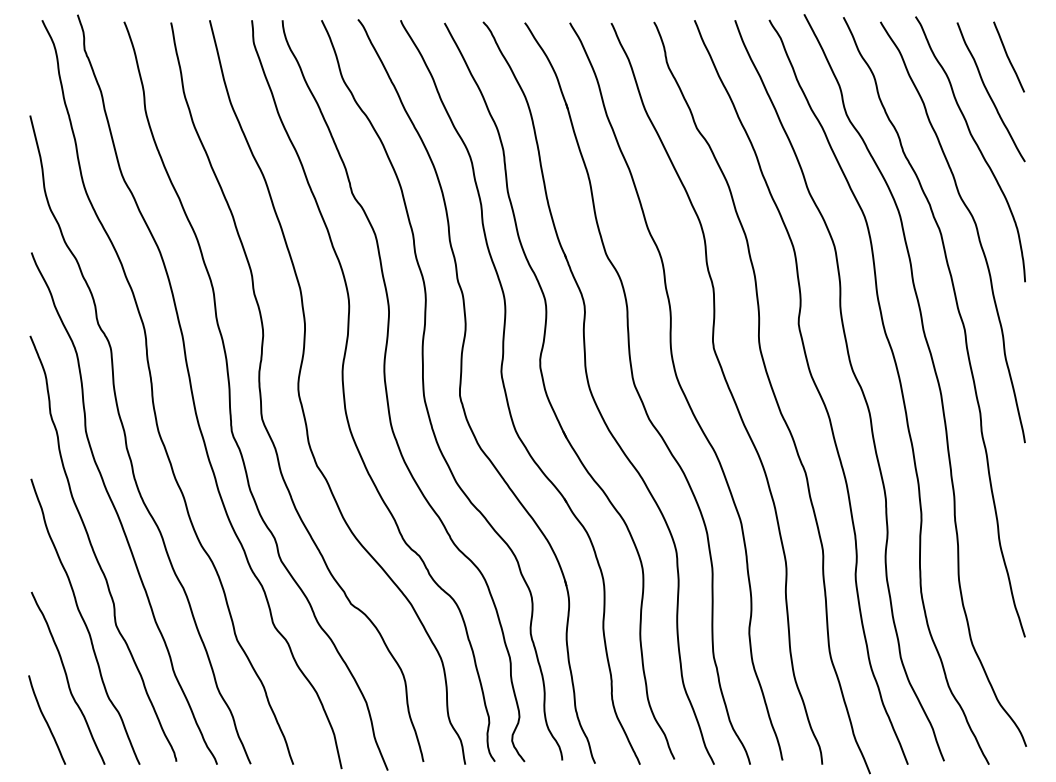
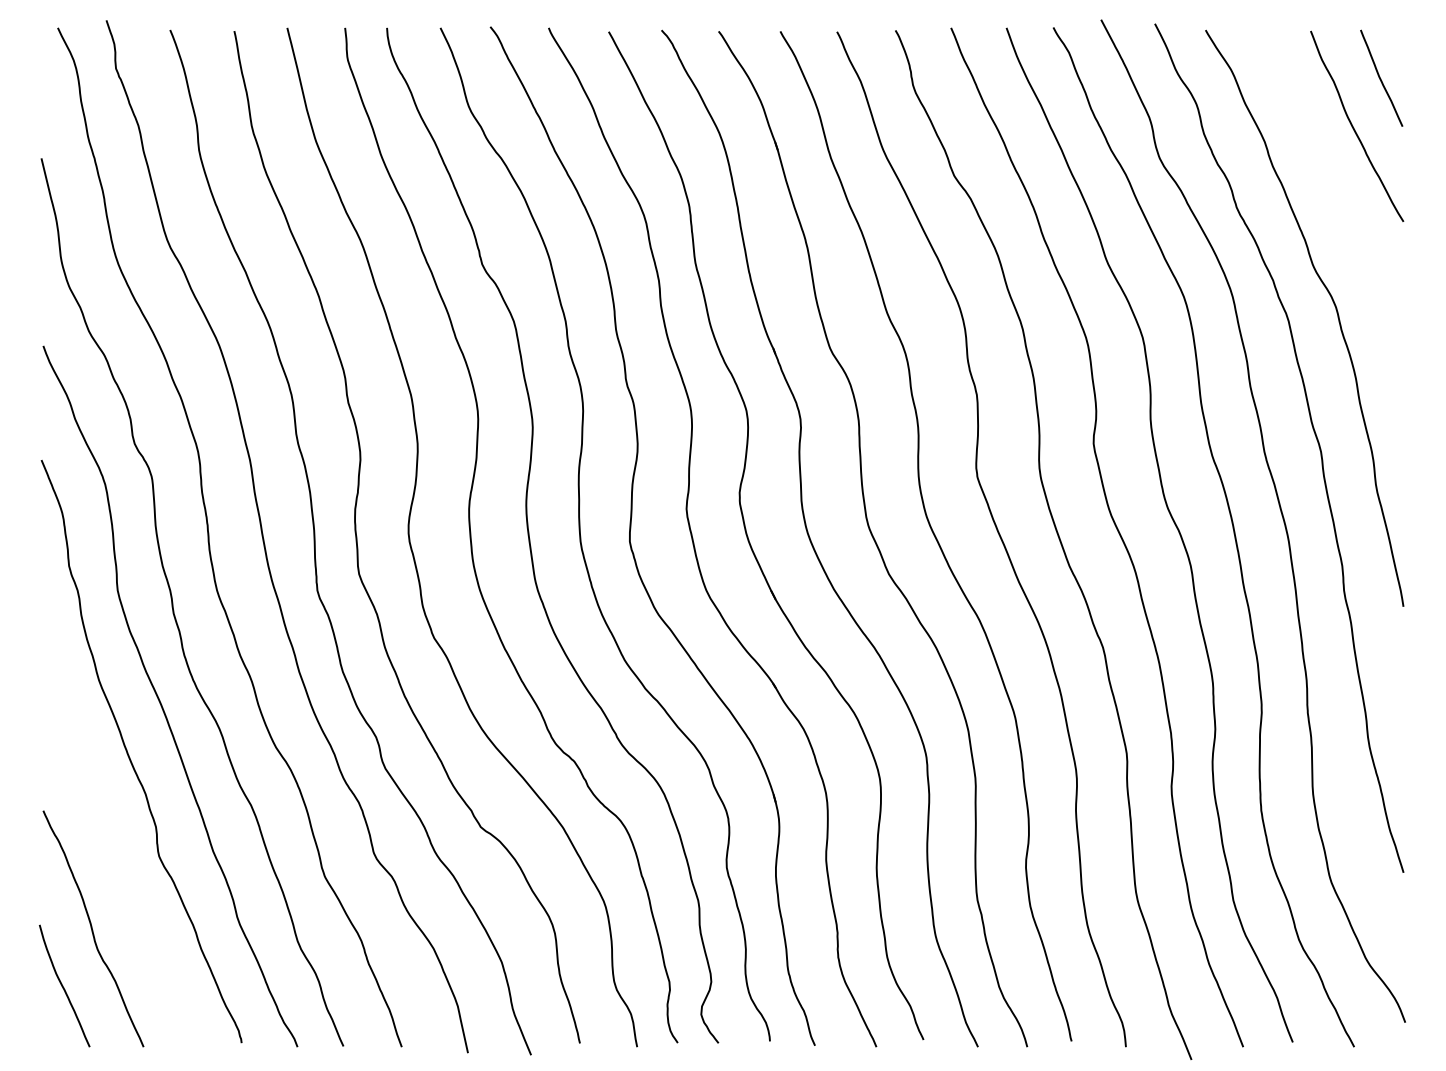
curve: (976, 146) -> (1337, 200), removed
curve: (85, 621) -> (116, 851), removed

